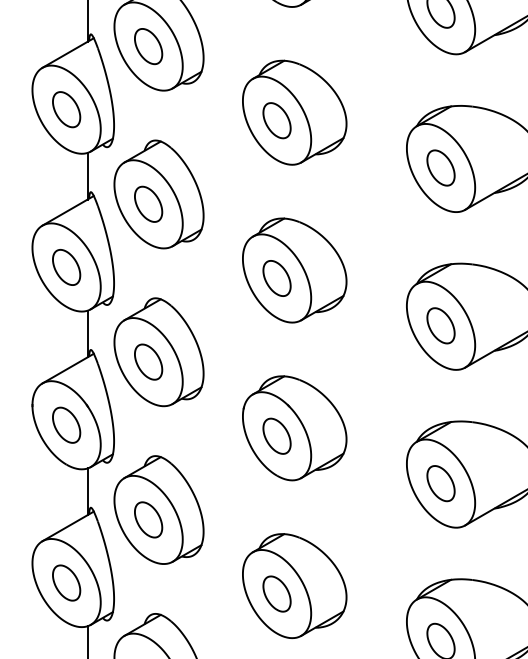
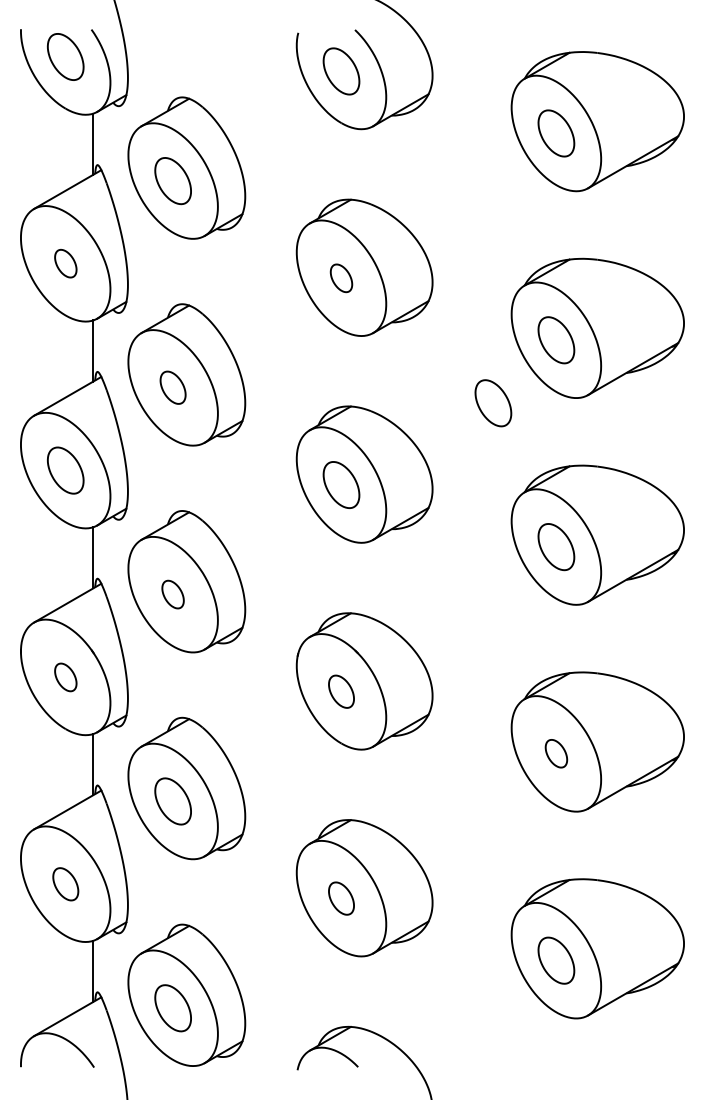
part: (66, 109) -> (65, 263), size x0.6
part: (277, 120) -> (341, 278), size x0.6
part: (148, 204) -> (172, 387), size x0.7
part: (393, 216) -> (493, 403), added
part: (148, 362) -> (172, 594), size x0.6
part: (66, 425) -> (65, 677), size x0.6
part: (277, 436) -> (341, 691), size x0.7
part: (441, 483) -> (556, 753), size x0.6
part: (66, 583) -> (65, 884), size x0.7
part: (277, 593) -> (341, 898), size x0.7

